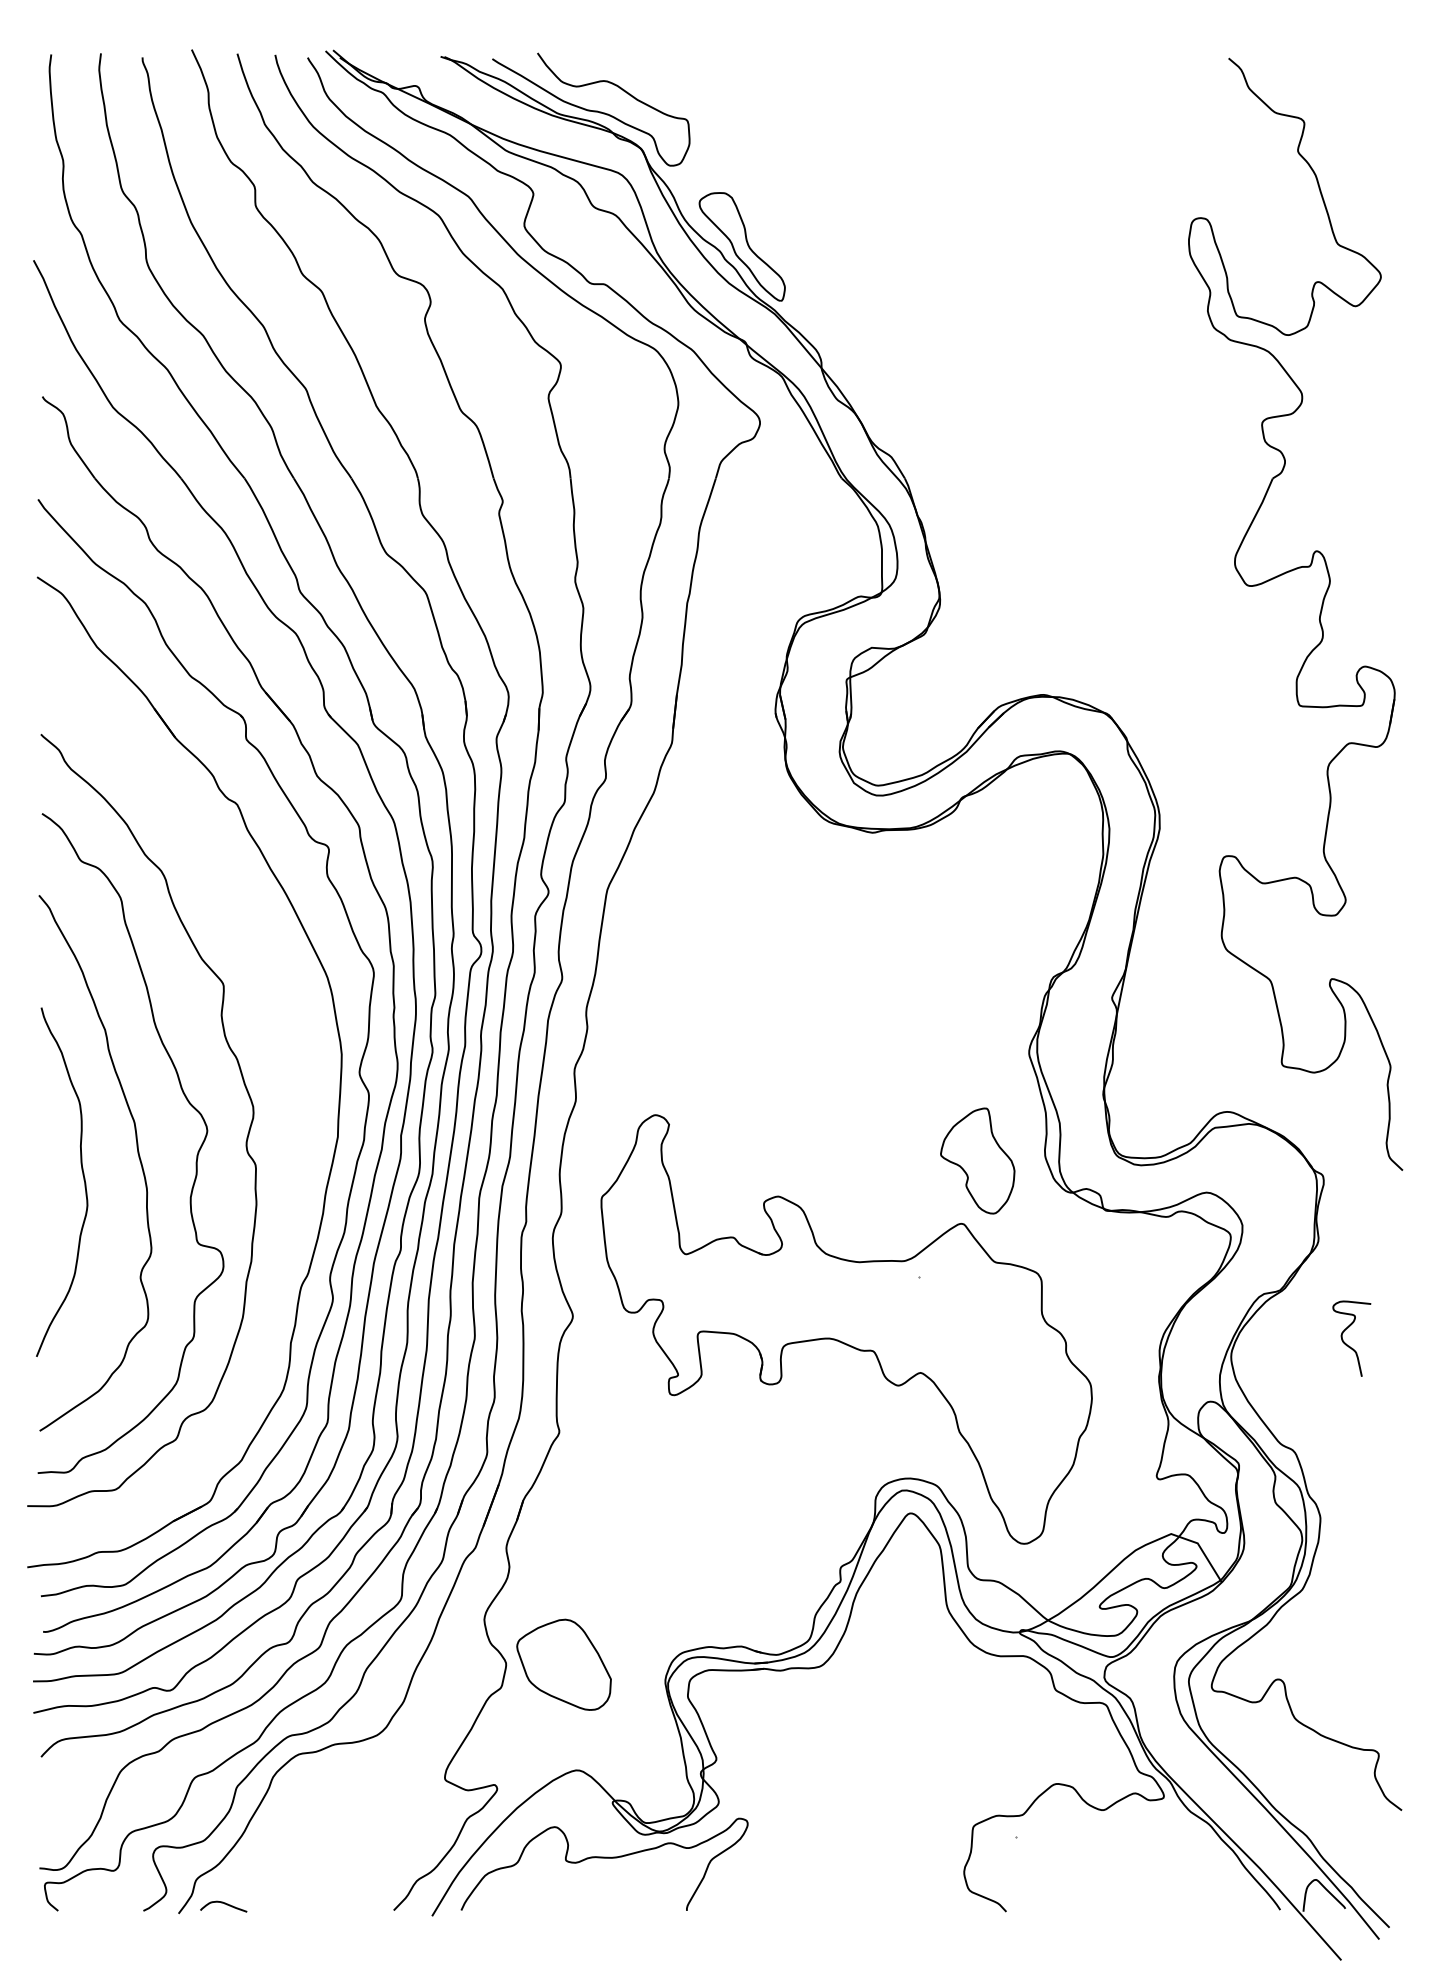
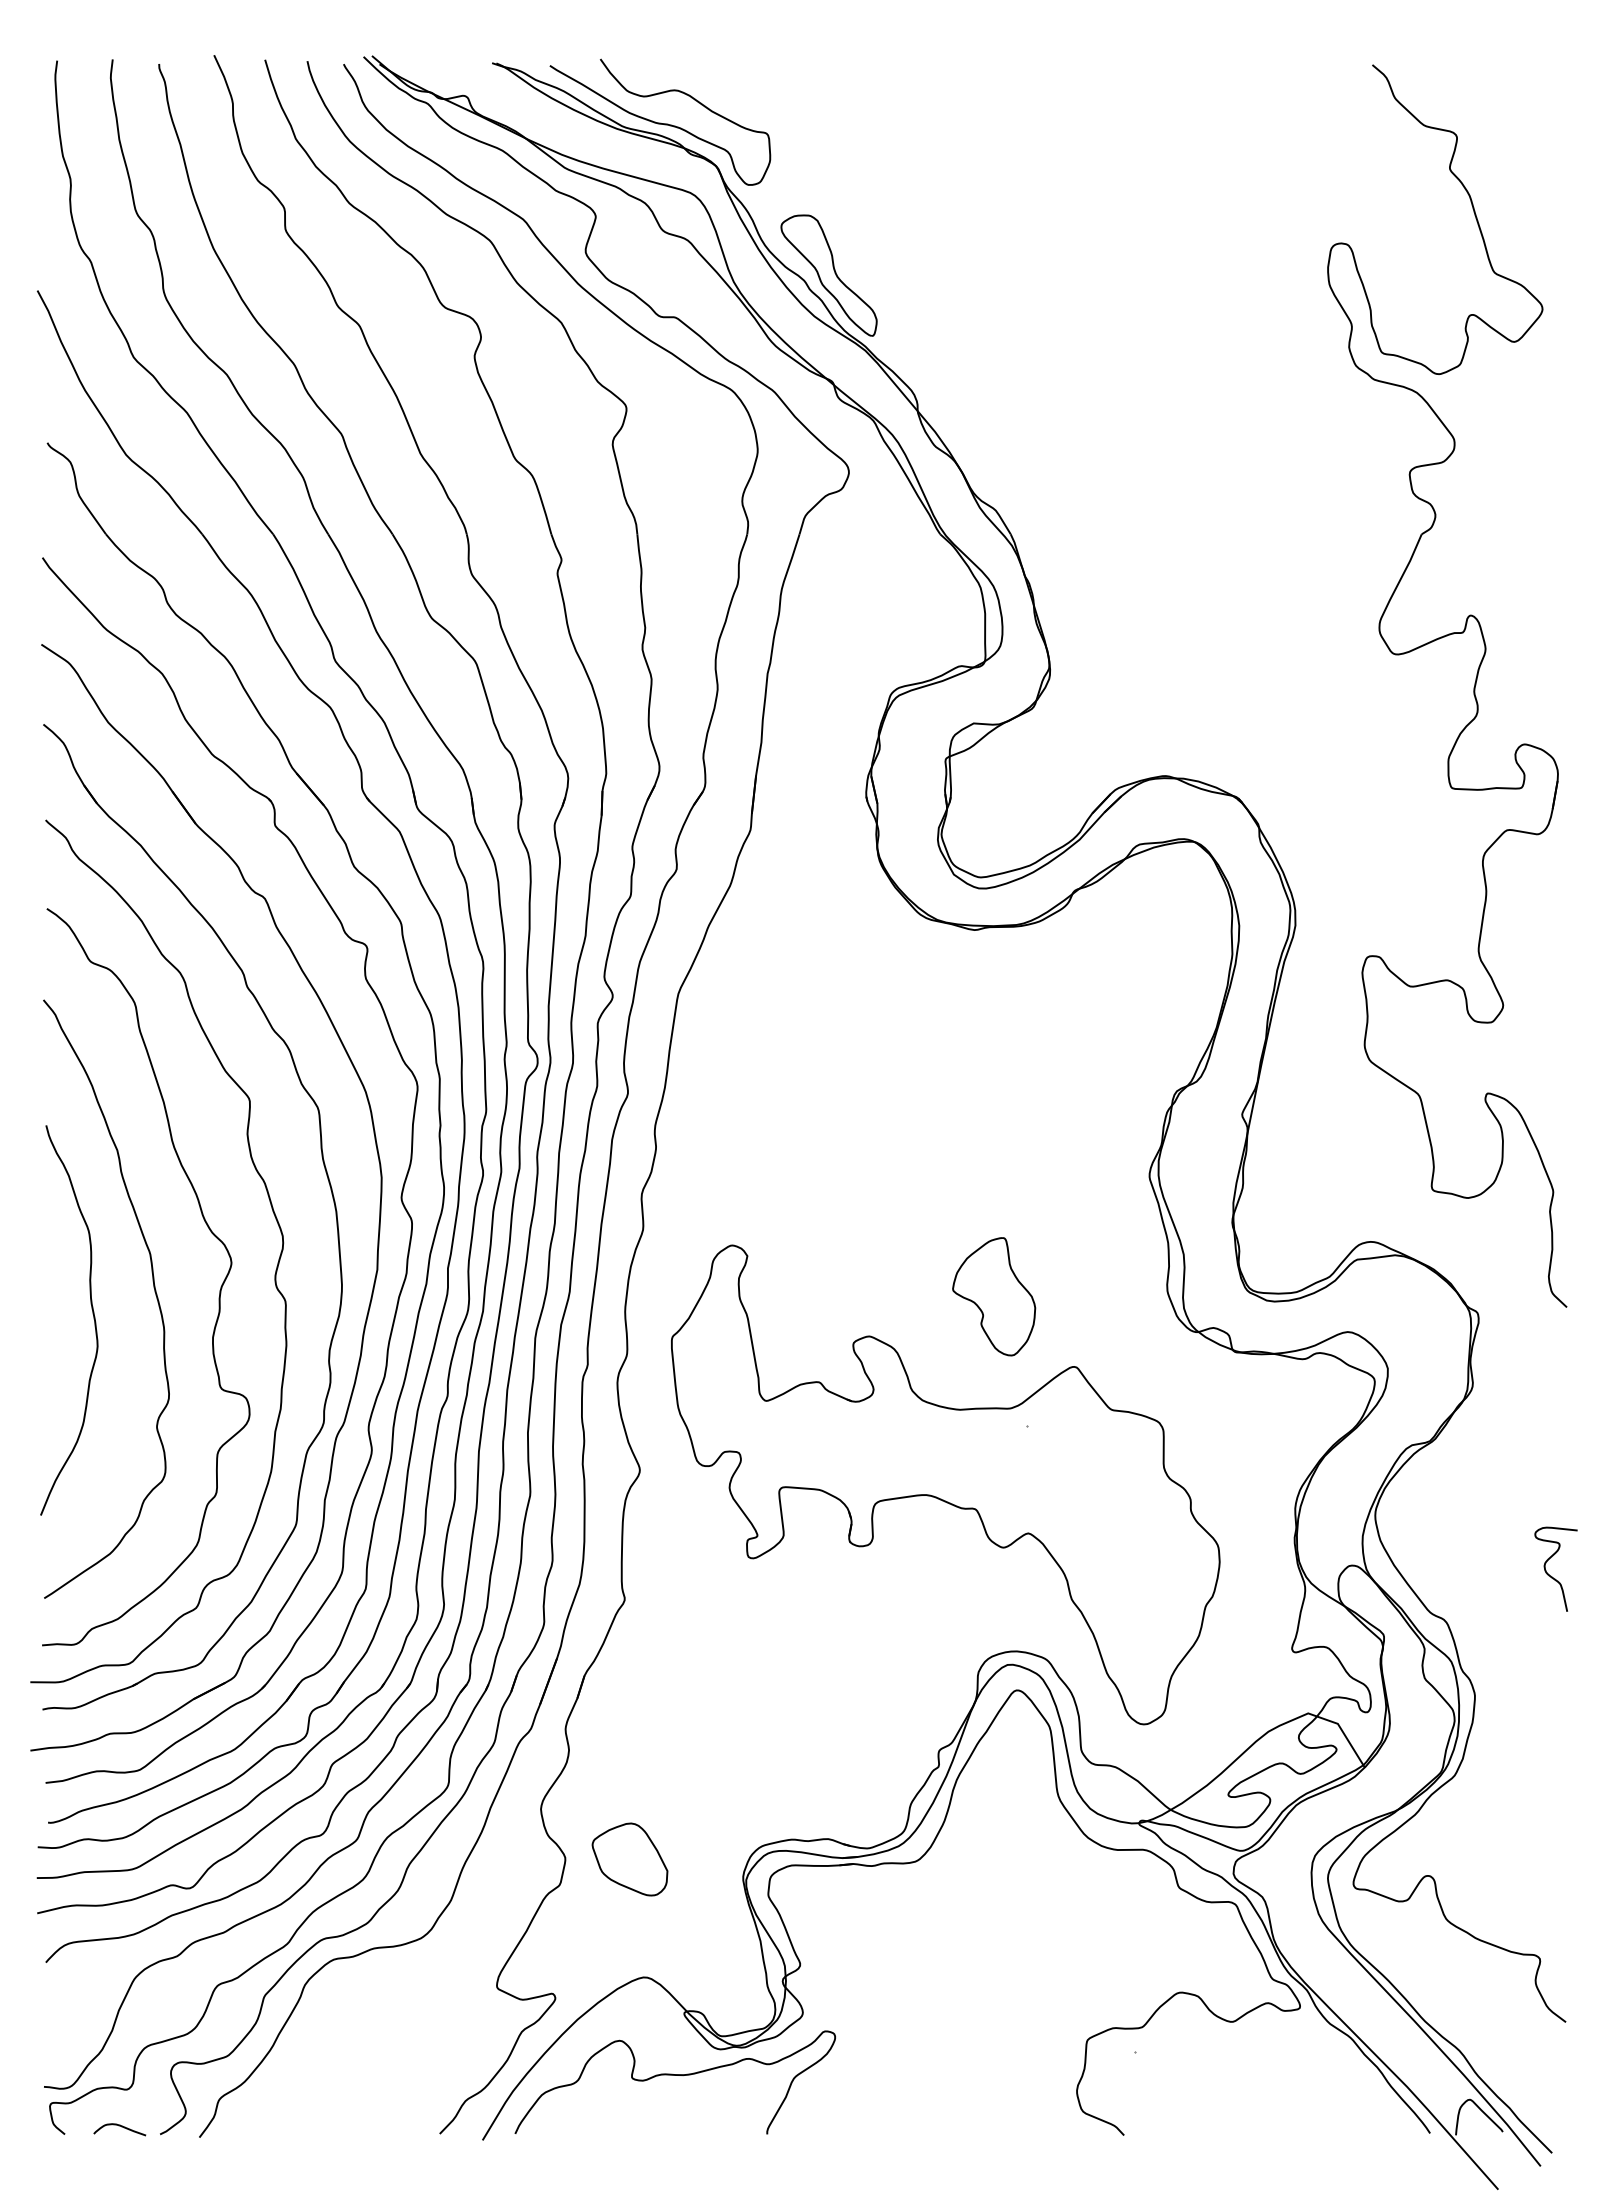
part: (292, 1053) -> (326, 1176), added
part: (978, 1160) -> (994, 1296), moved
curve: (1346, 1343) -> (1549, 1574), moved
part: (563, 1664) -> (629, 1859), size x0.71
curve: (225, 1904) -> (121, 2127), moved

